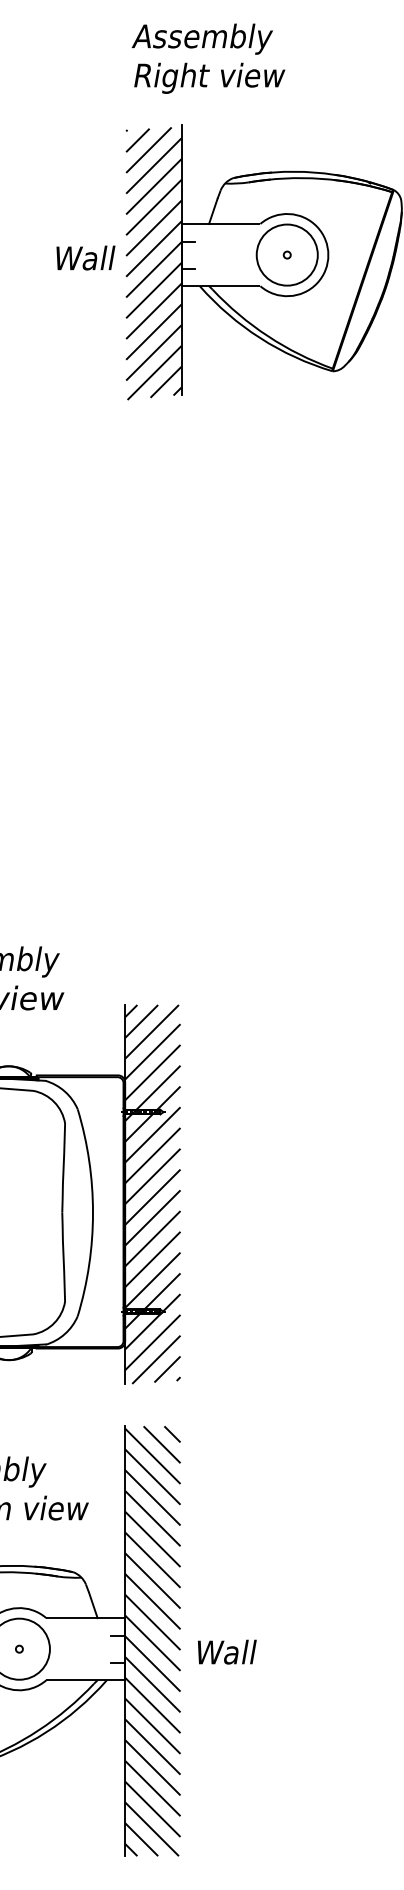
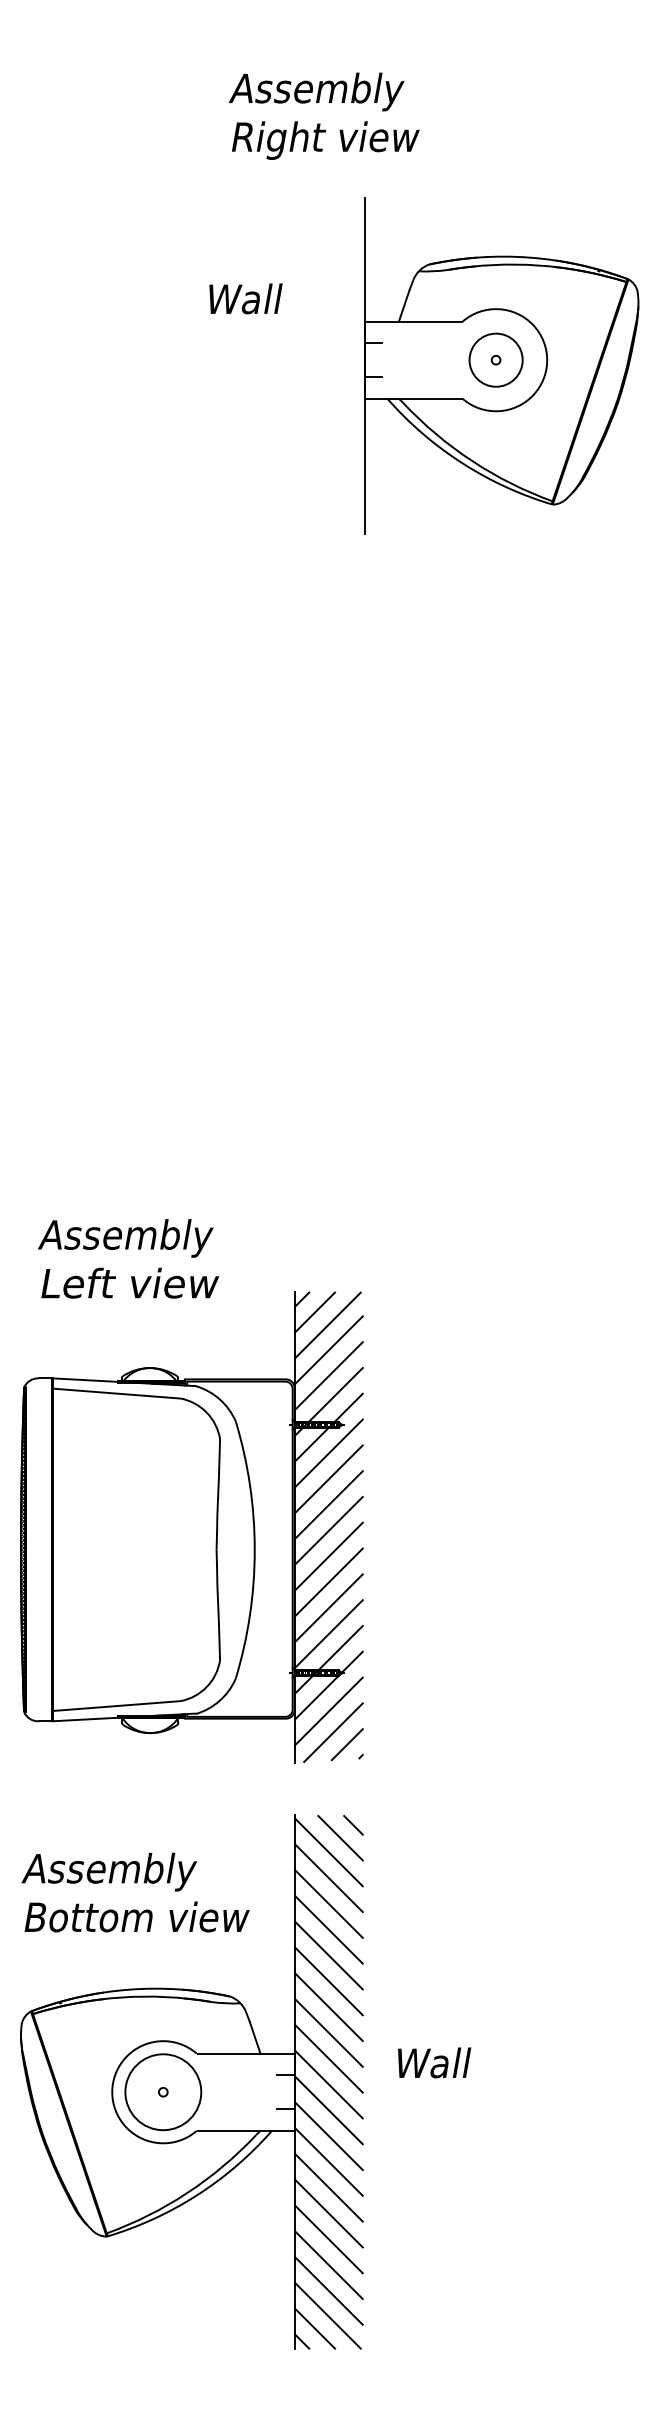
text: (207, 58) -> (323, 115), moved
circle: (287, 255) -> (496, 360), size x0.7
text: (85, 257) -> (245, 298), moved
hatch: (153, 263) -> (329, 370), removed
text: (227, 1651) -> (434, 2062), moved

